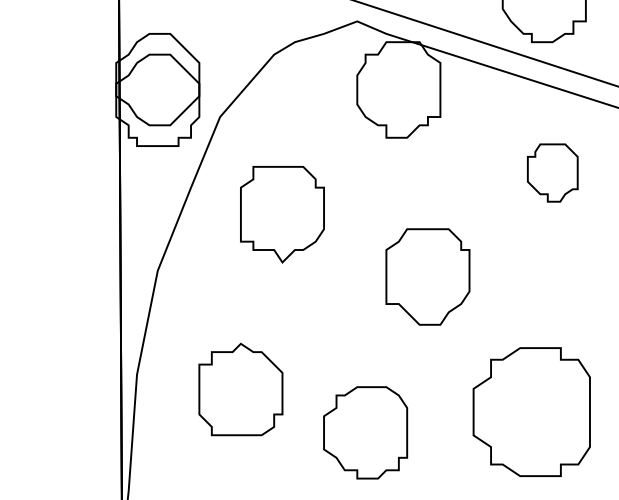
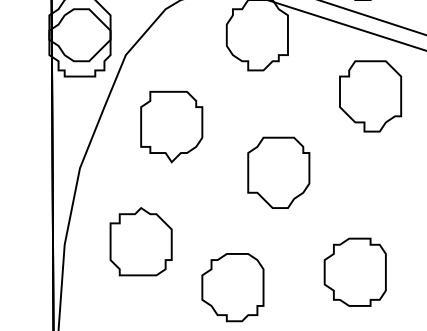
part: (552, 172) -> (370, 95), size x1.67
part: (240, 389) -> (140, 241), moved
part: (531, 411) -> (355, 271), size x0.71

